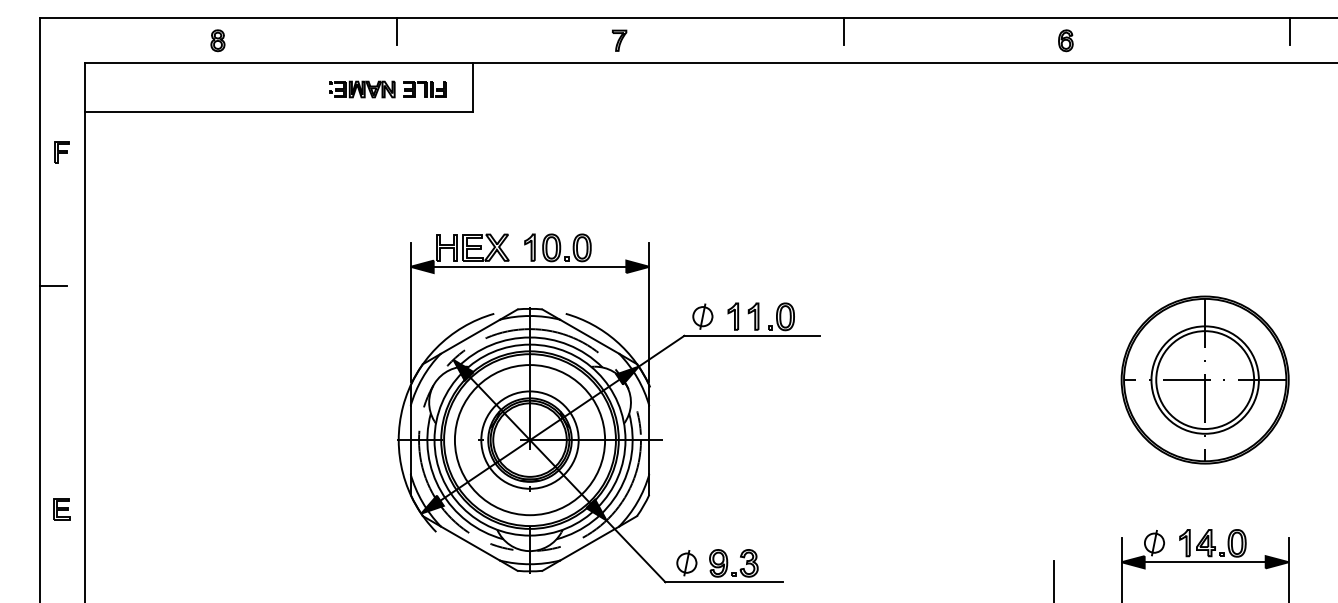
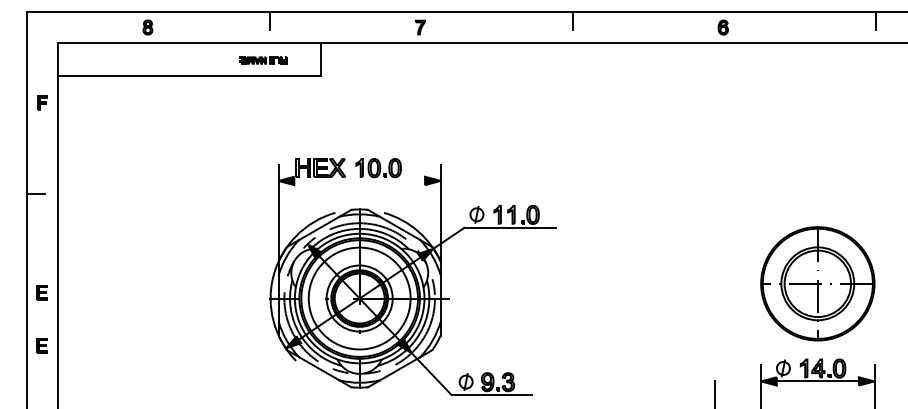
part: (388, 89) -> (263, 60), size x0.6
line: (529, 266) -> (359, 180), removed
part: (1204, 379) -> (817, 283), moved
part: (61, 431) -> (41, 292), added

